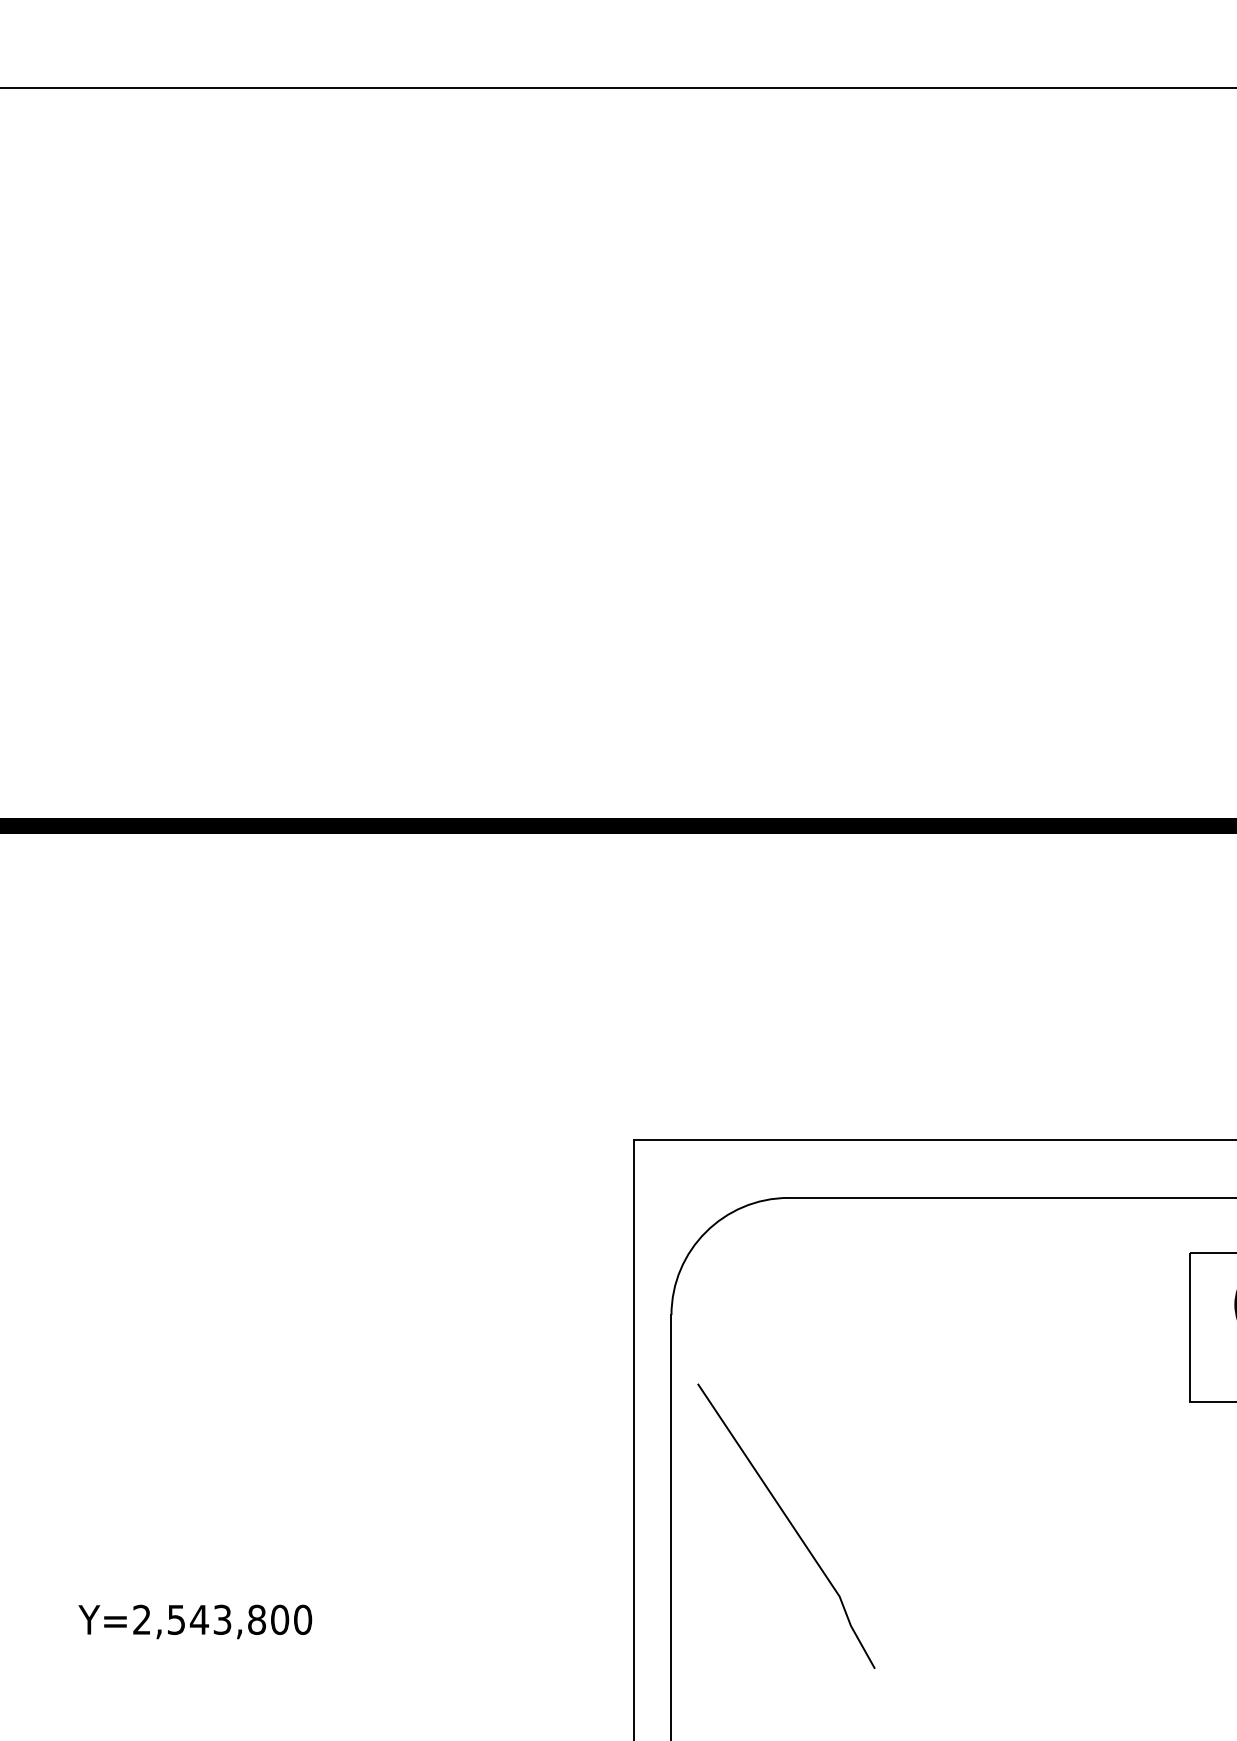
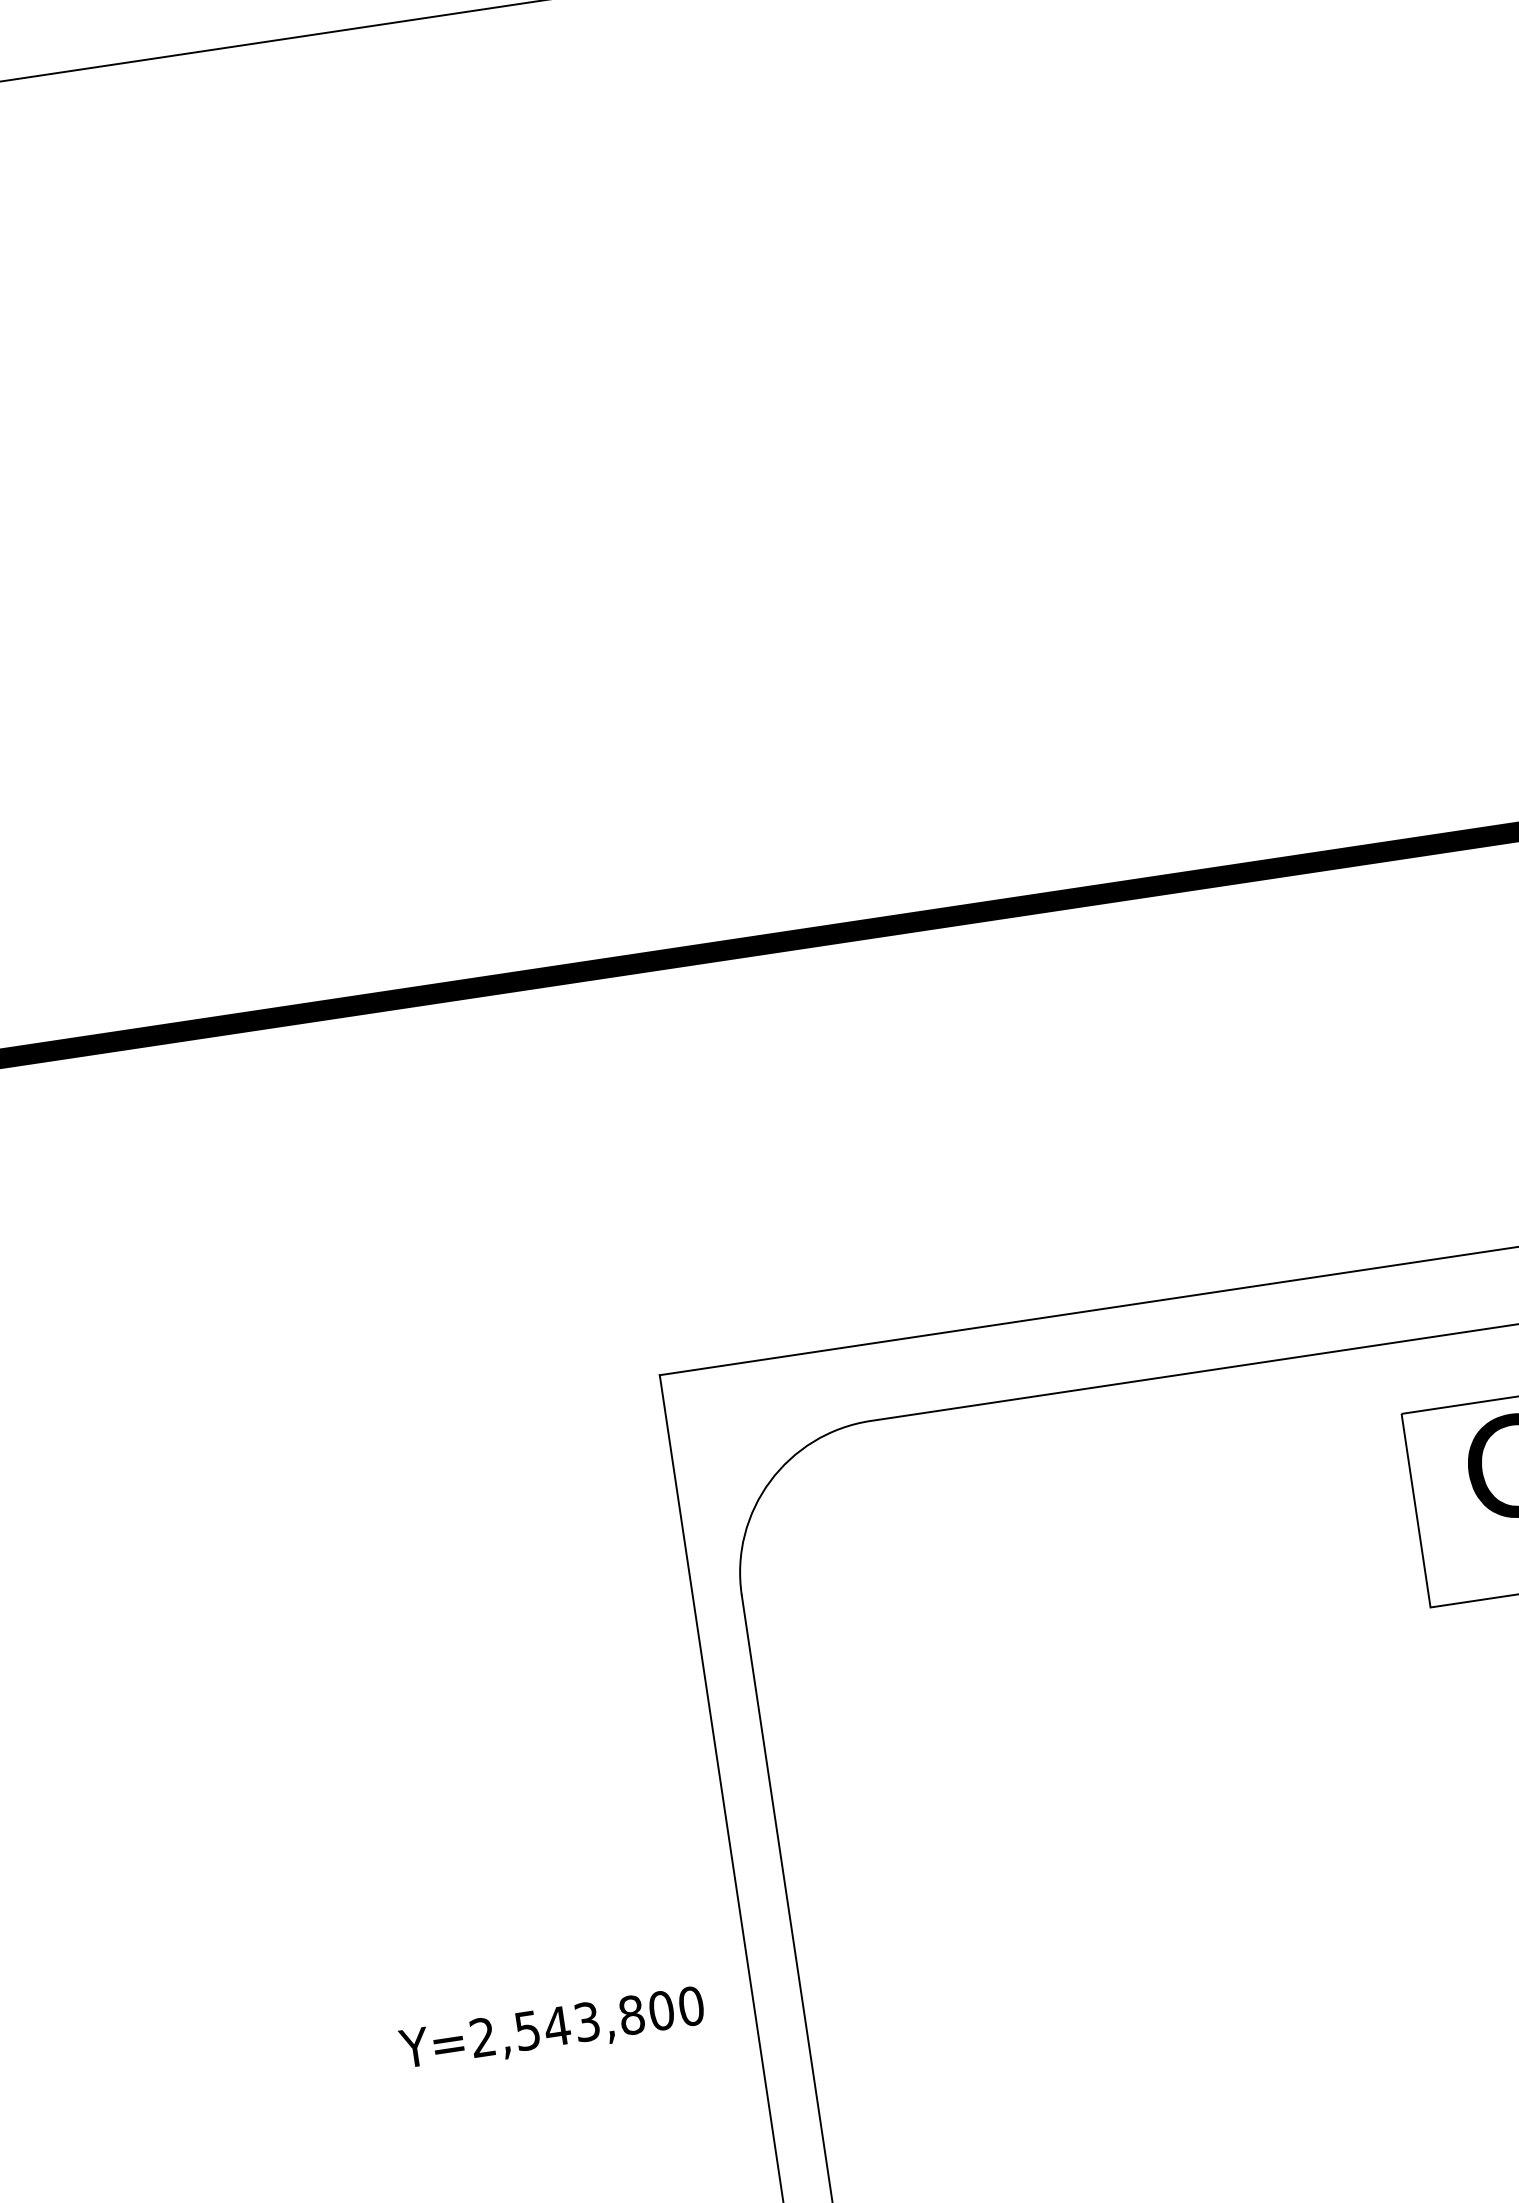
line: (789, 1523) -> (934, 1842), removed
text: (195, 1621) -> (552, 2029), moved

